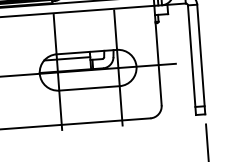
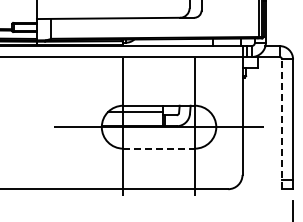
line: (192, 60) -> (282, 124), solid -> dashed
line: (89, 88) -> (159, 148), solid -> dashed

